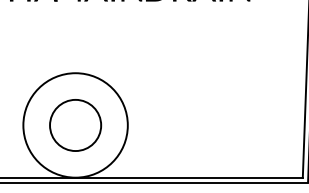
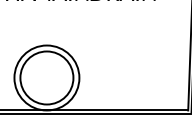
circle: (74, 124) -> (46, 77), size x1.67

